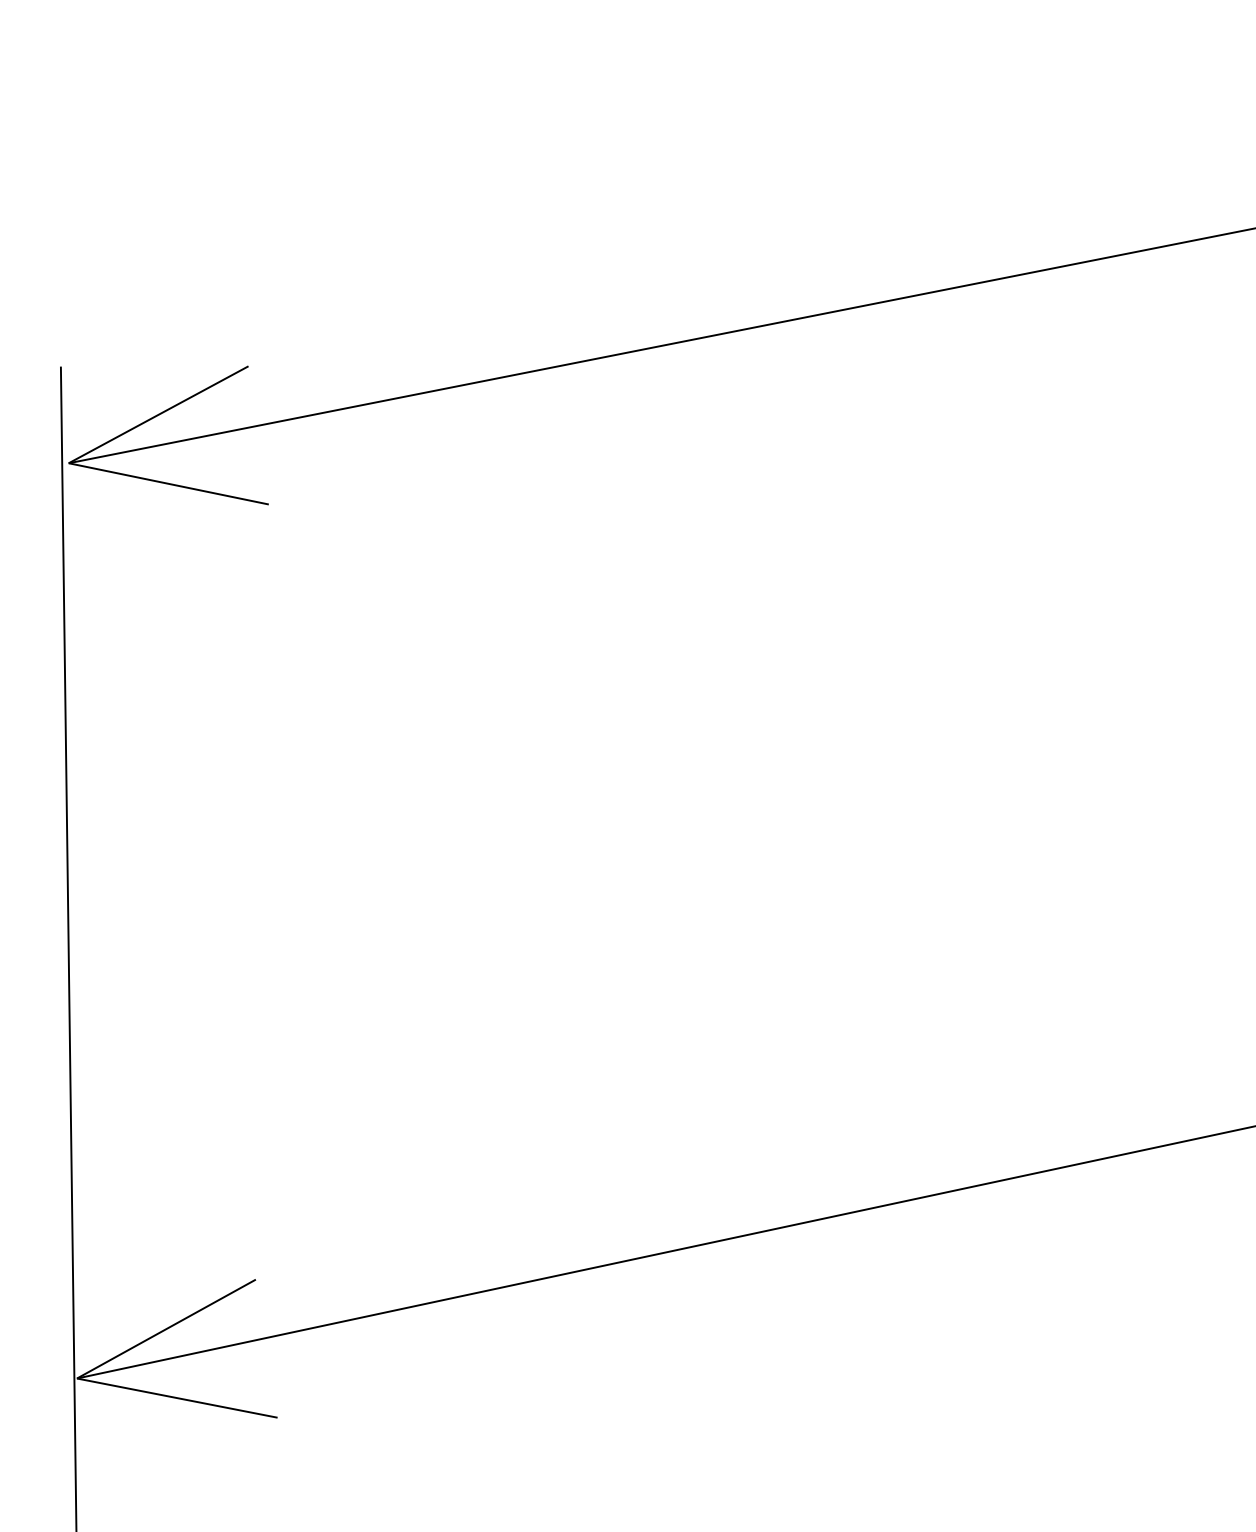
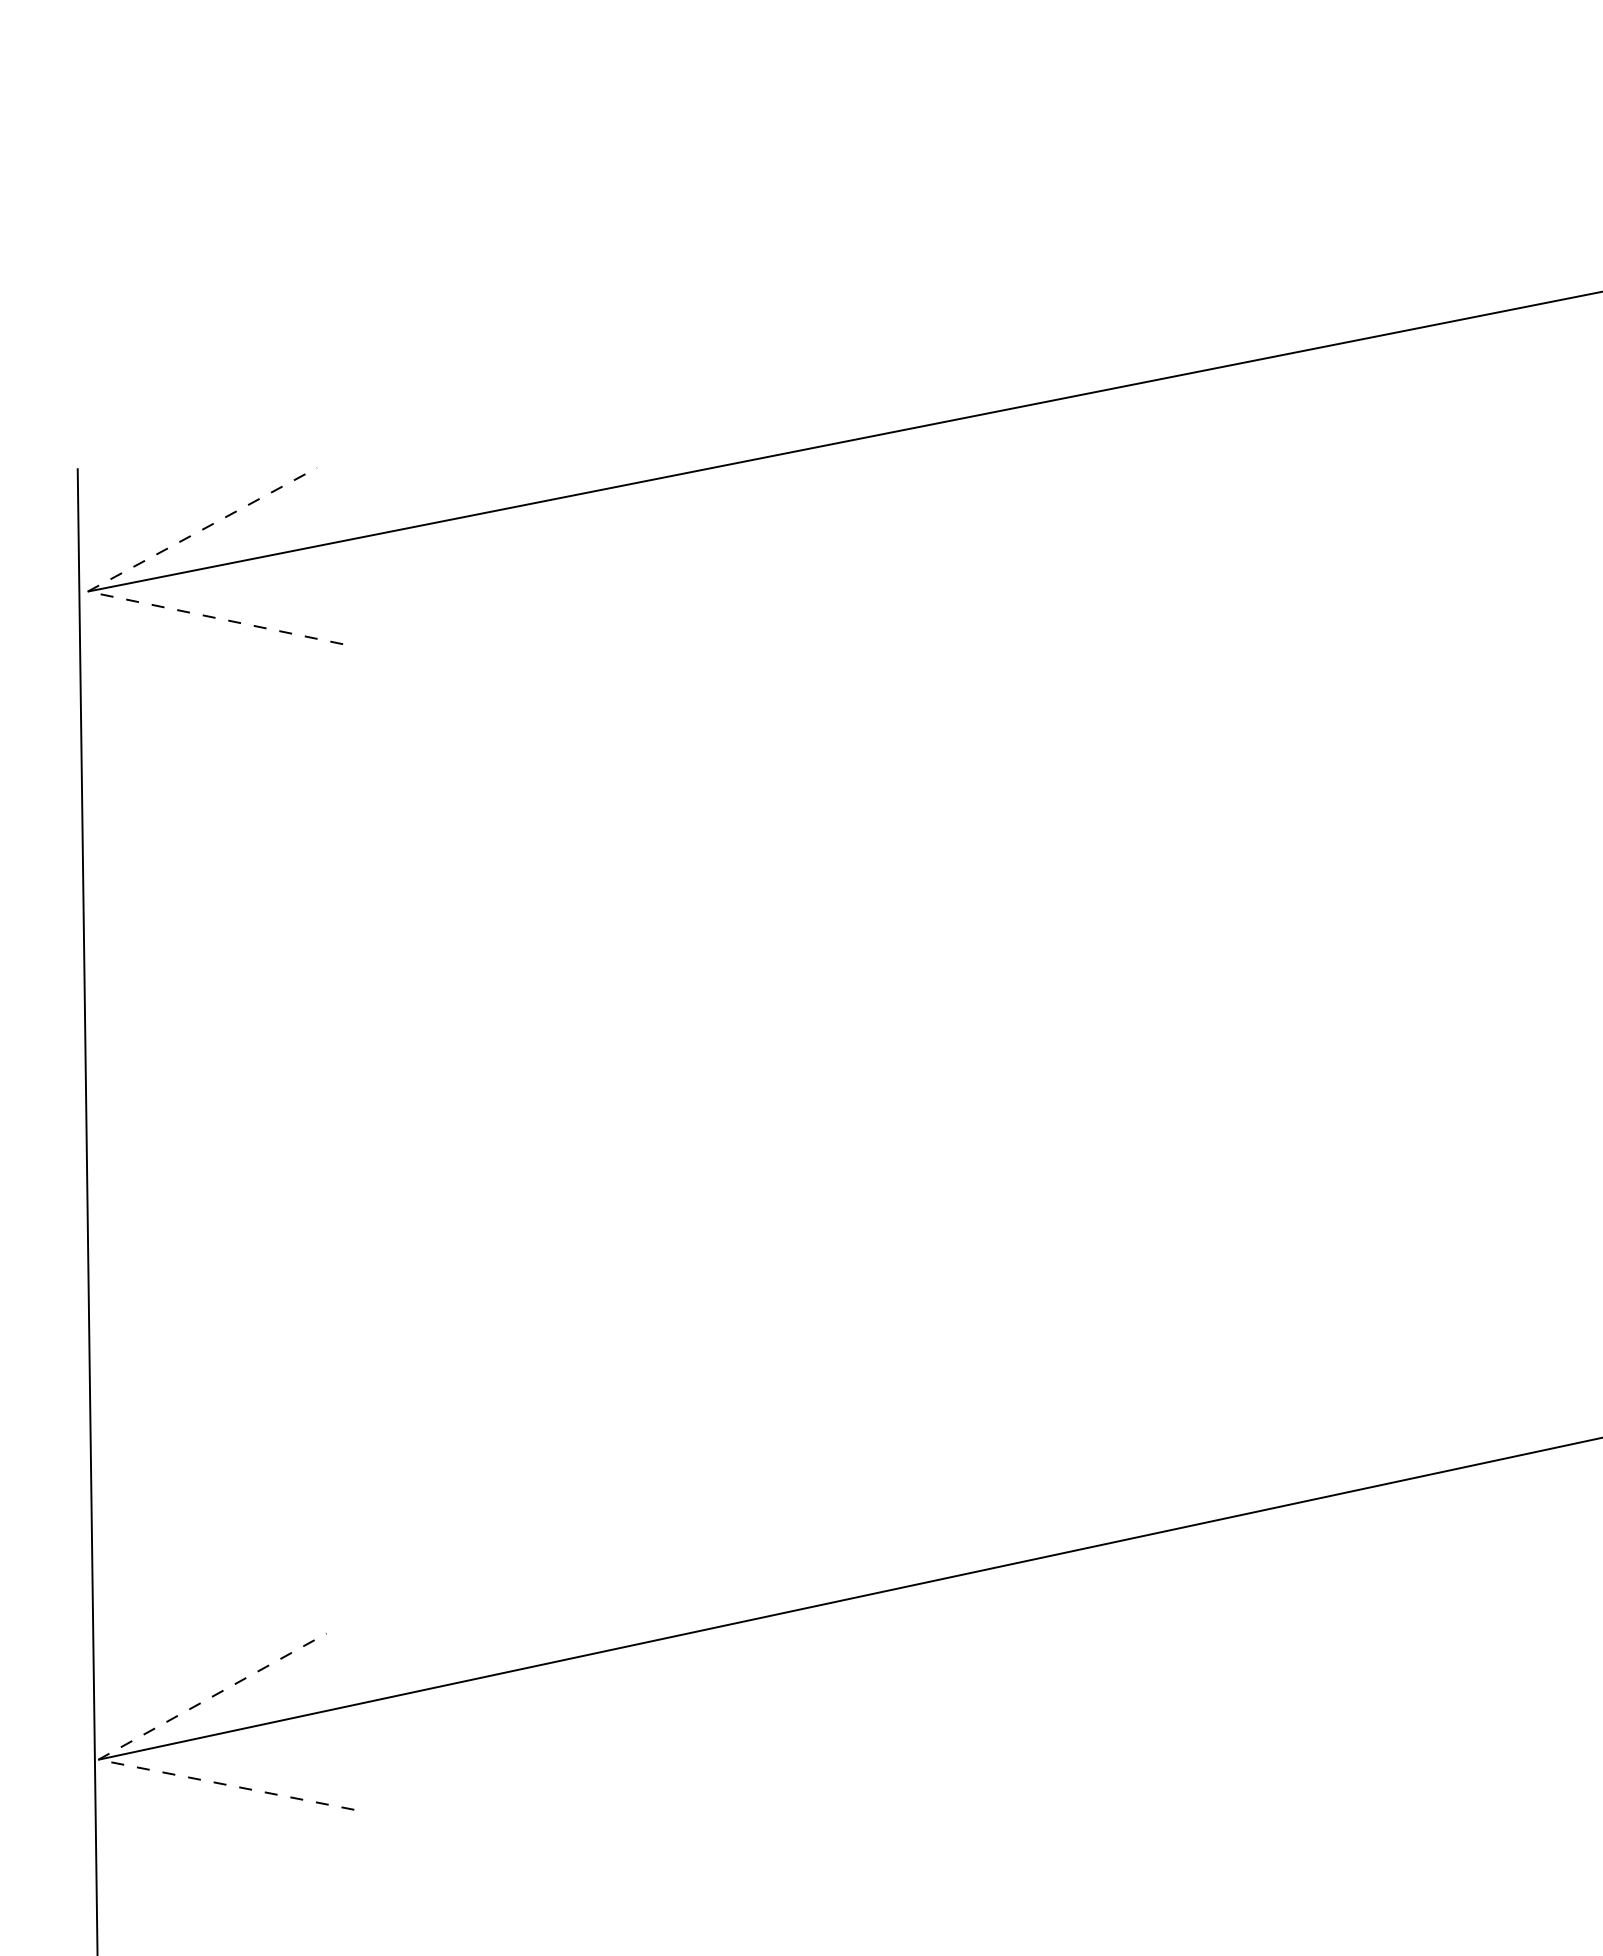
line: (68, 463) -> (87, 591), solid -> dashed
line: (77, 1378) -> (98, 1759), solid -> dashed

